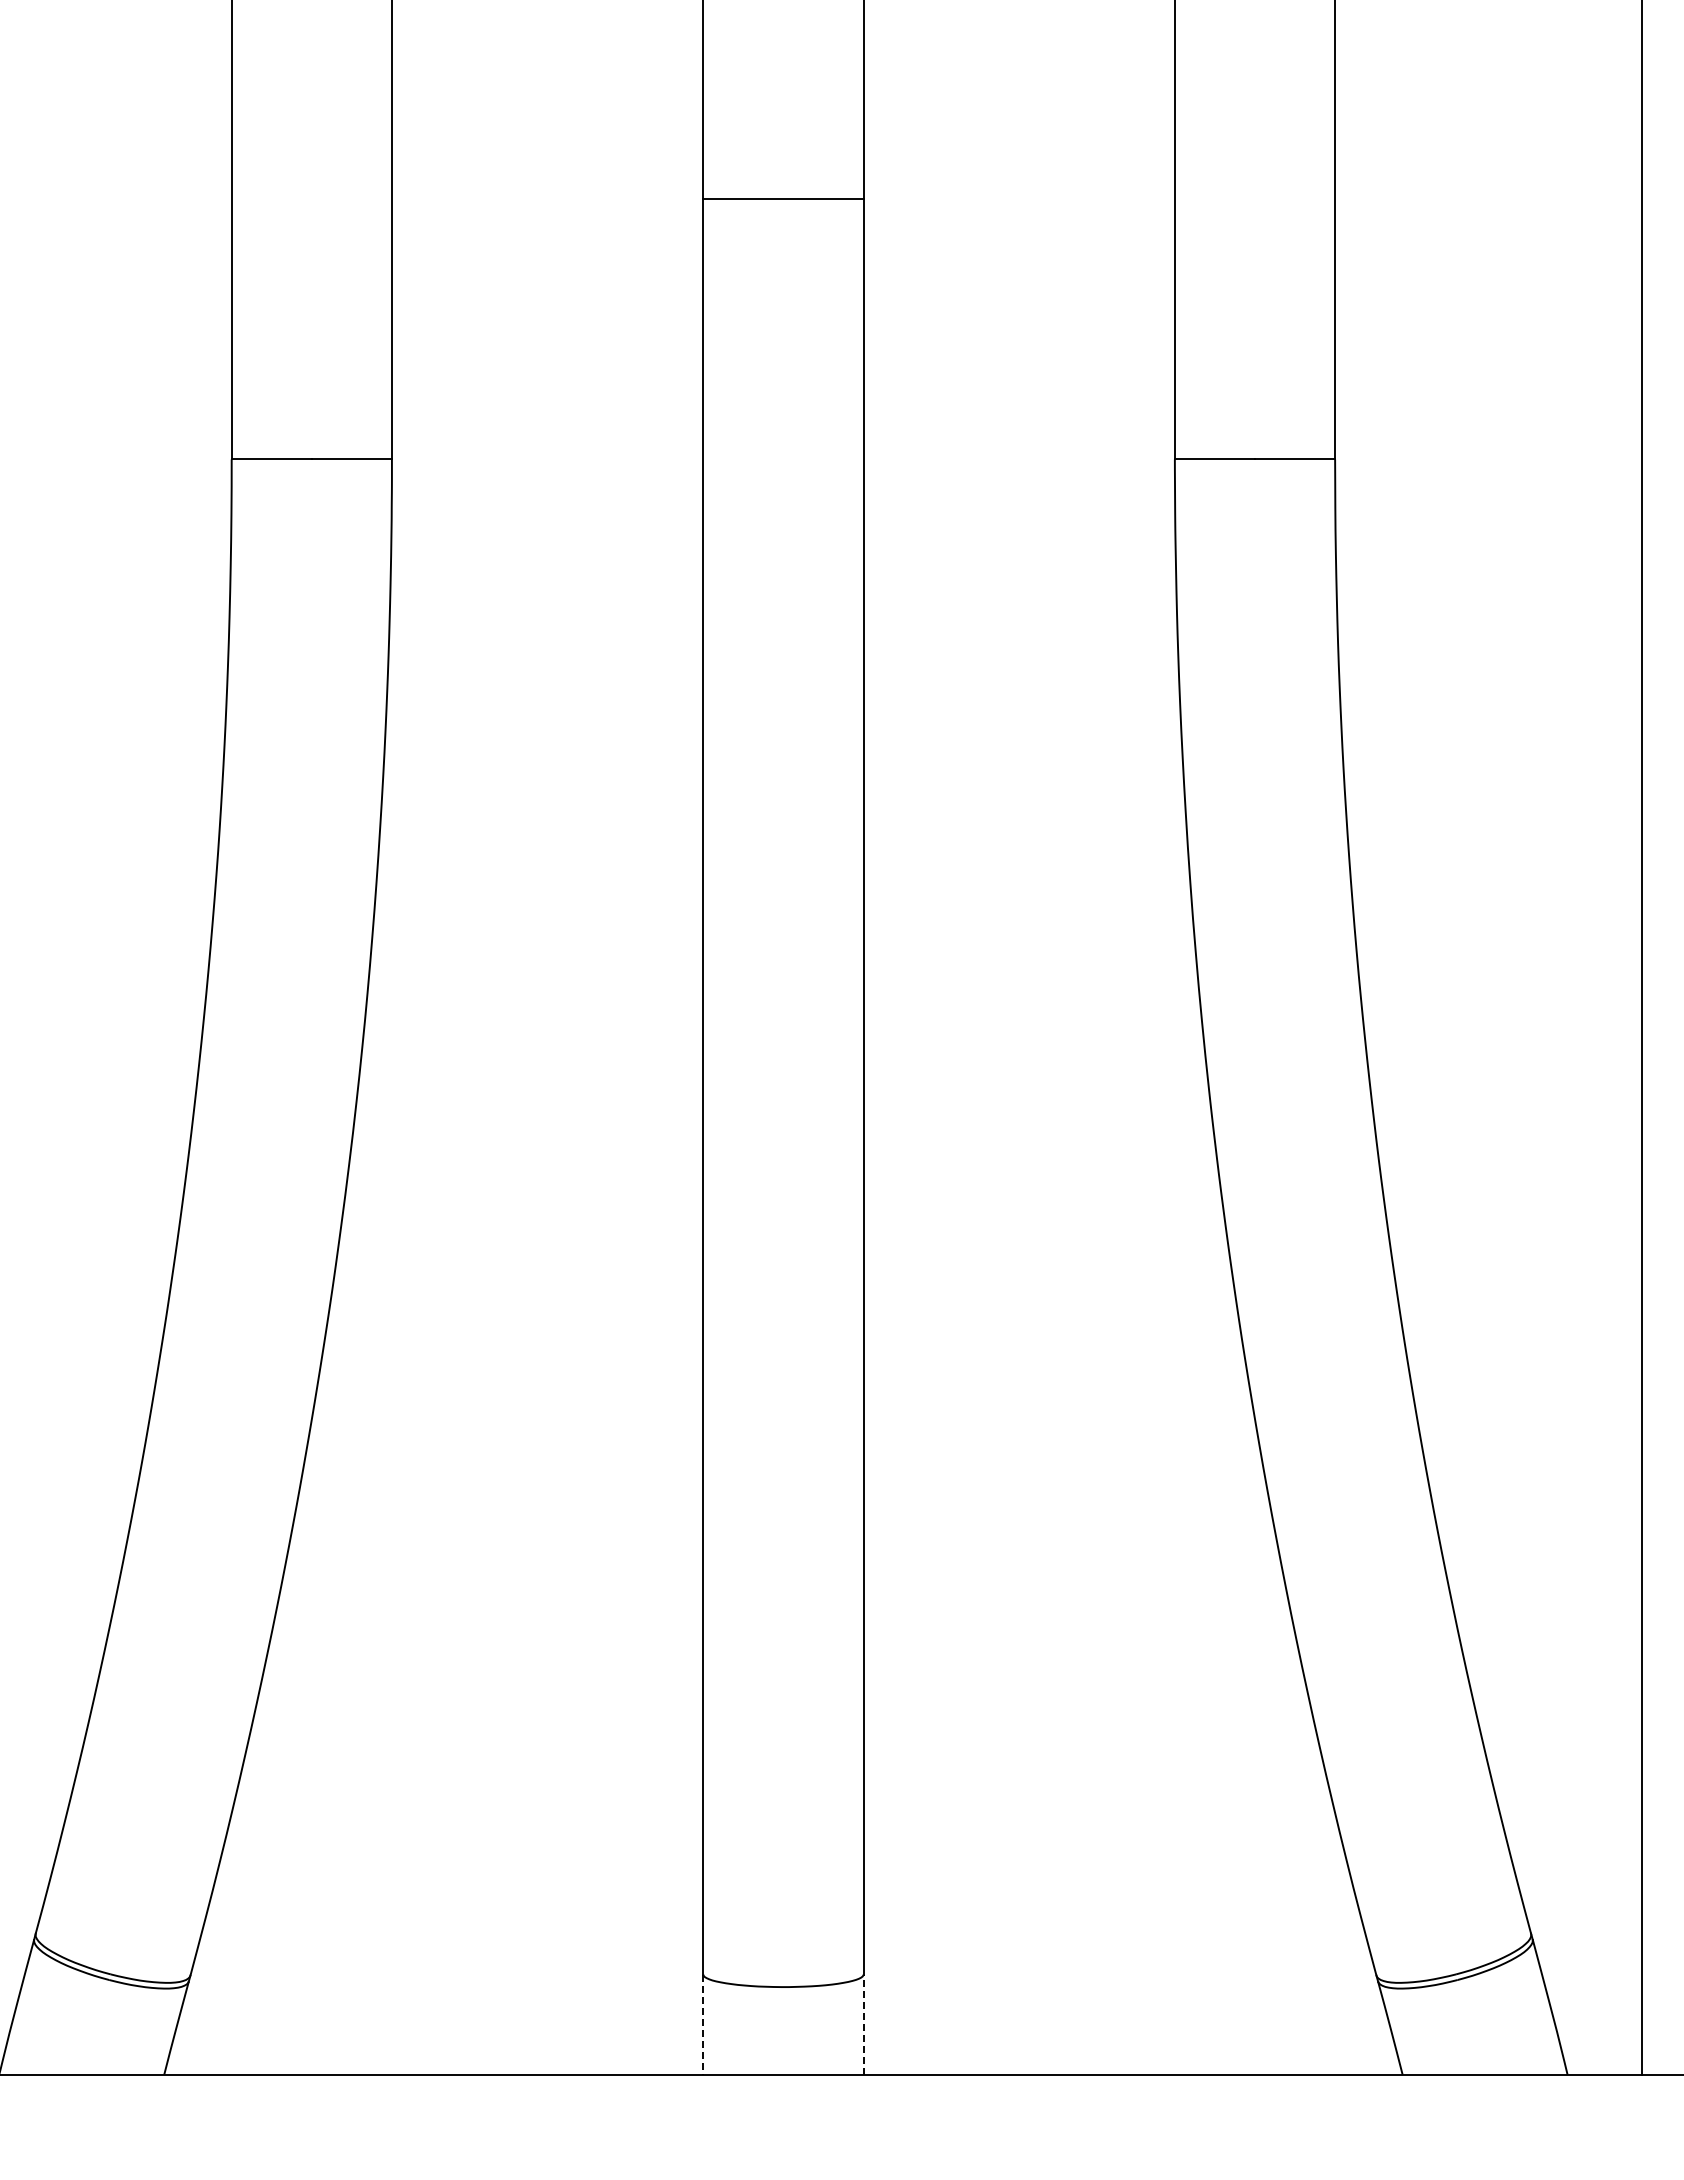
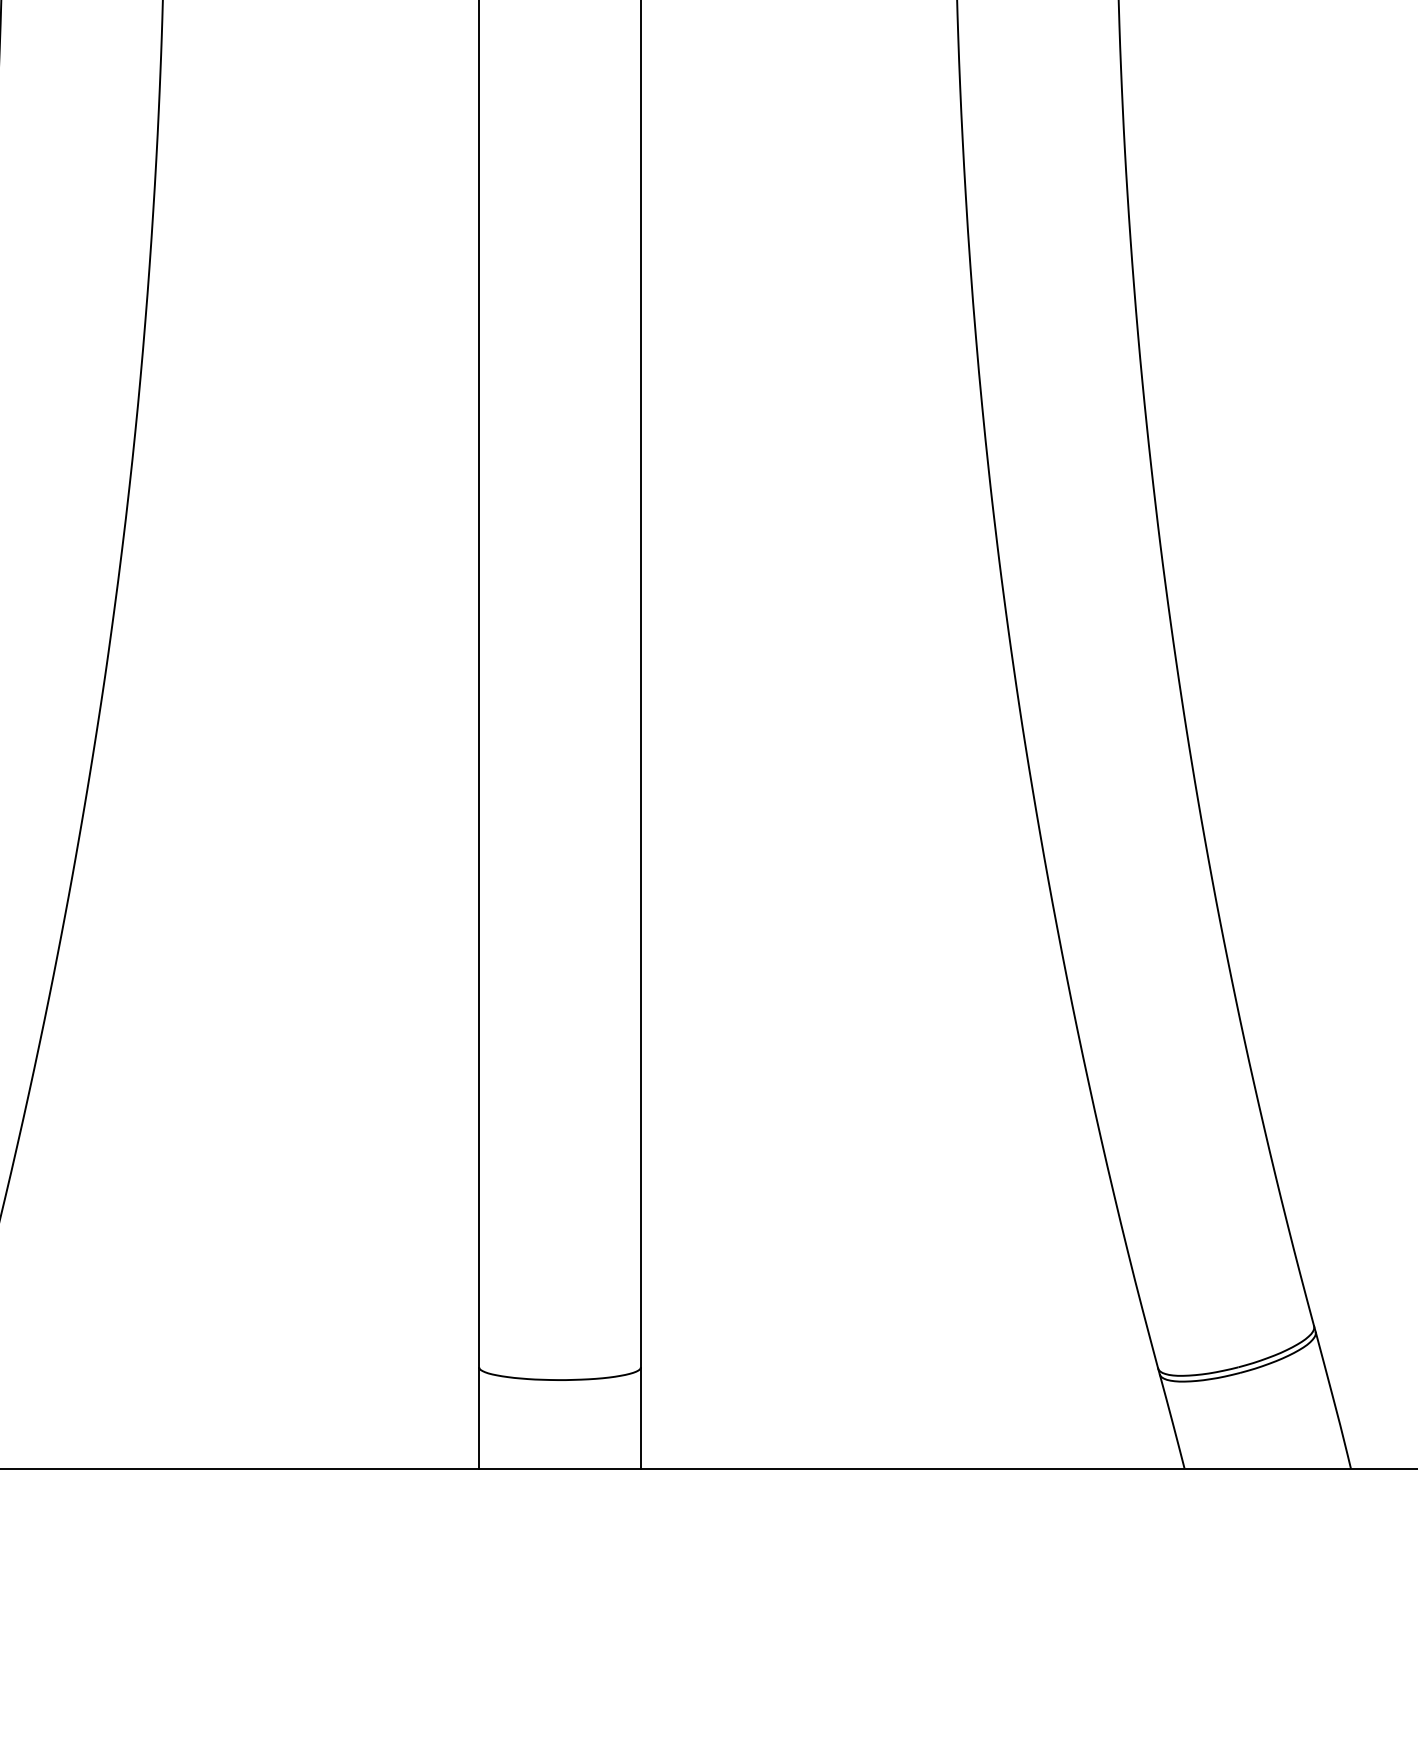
line: (863, 2024) -> (640, 1417), dashed -> solid
line: (703, 2025) -> (479, 1418), dashed -> solid

